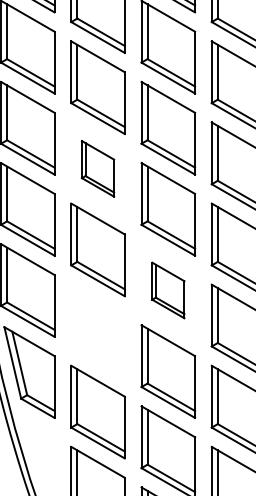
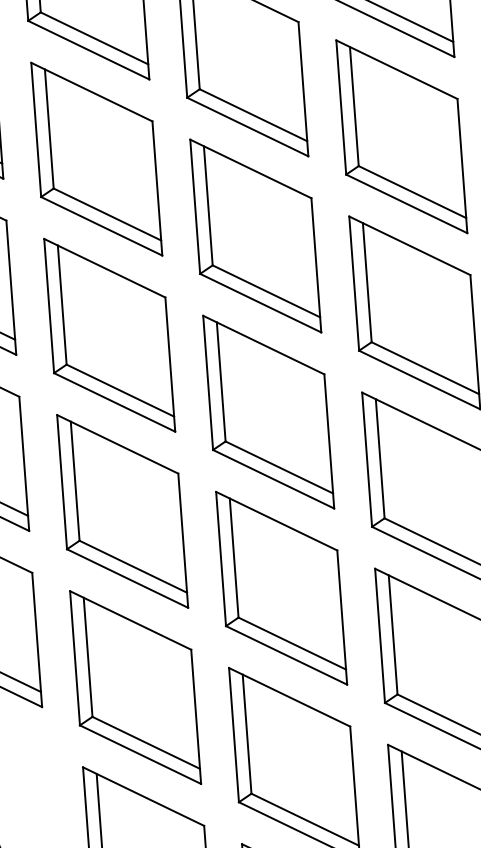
part: (97, 168) -> (95, 158), size x1.67
part: (168, 290) -> (269, 412), size x1.67
part: (97, 330) -> (121, 510), added

